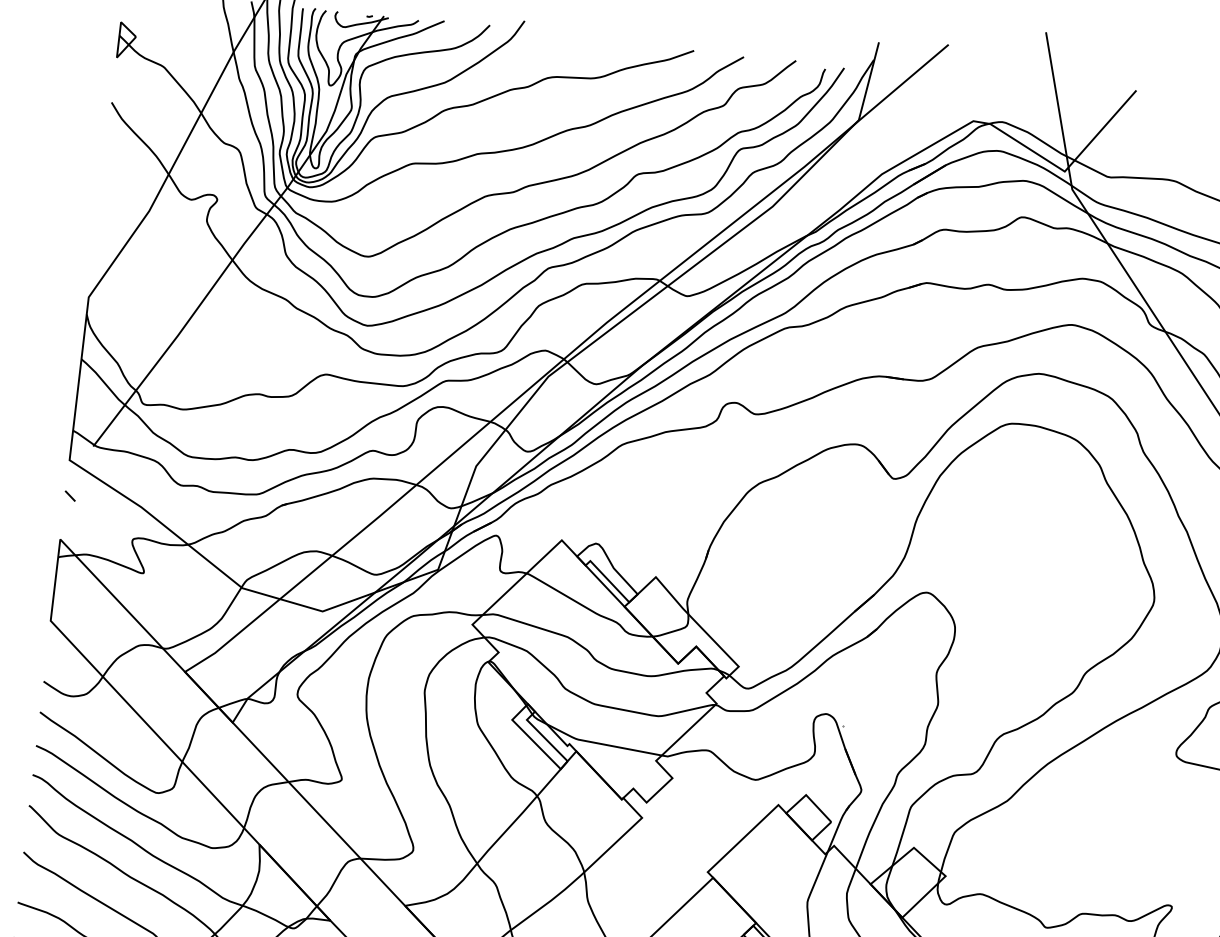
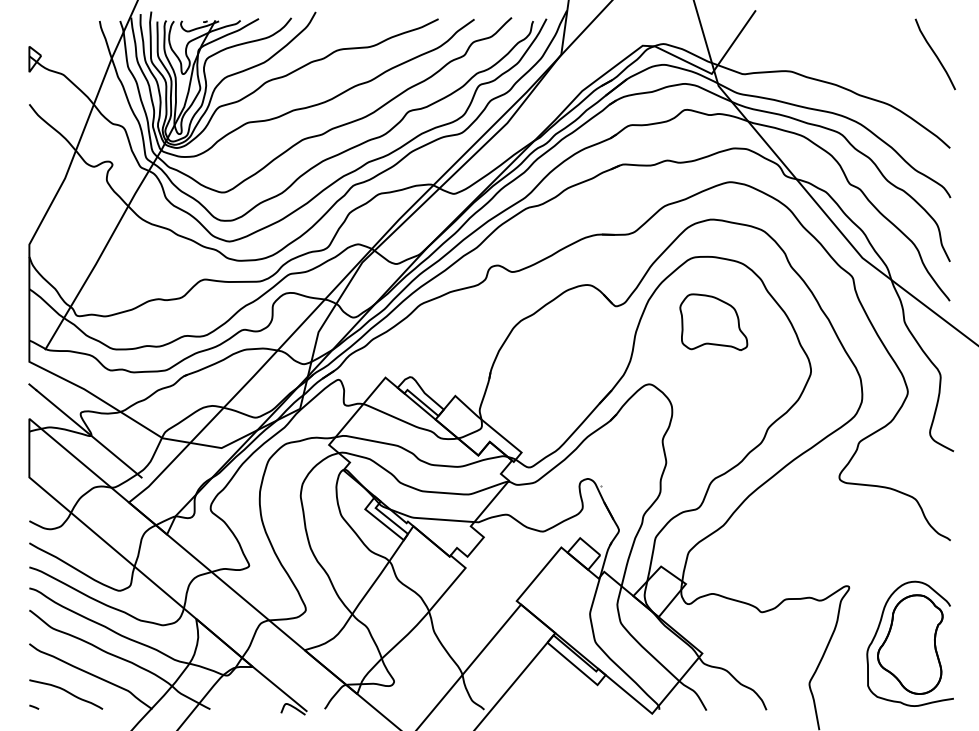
part: (1026, 515) -> (713, 321), added
line: (140, 569) -> (88, 433), added

